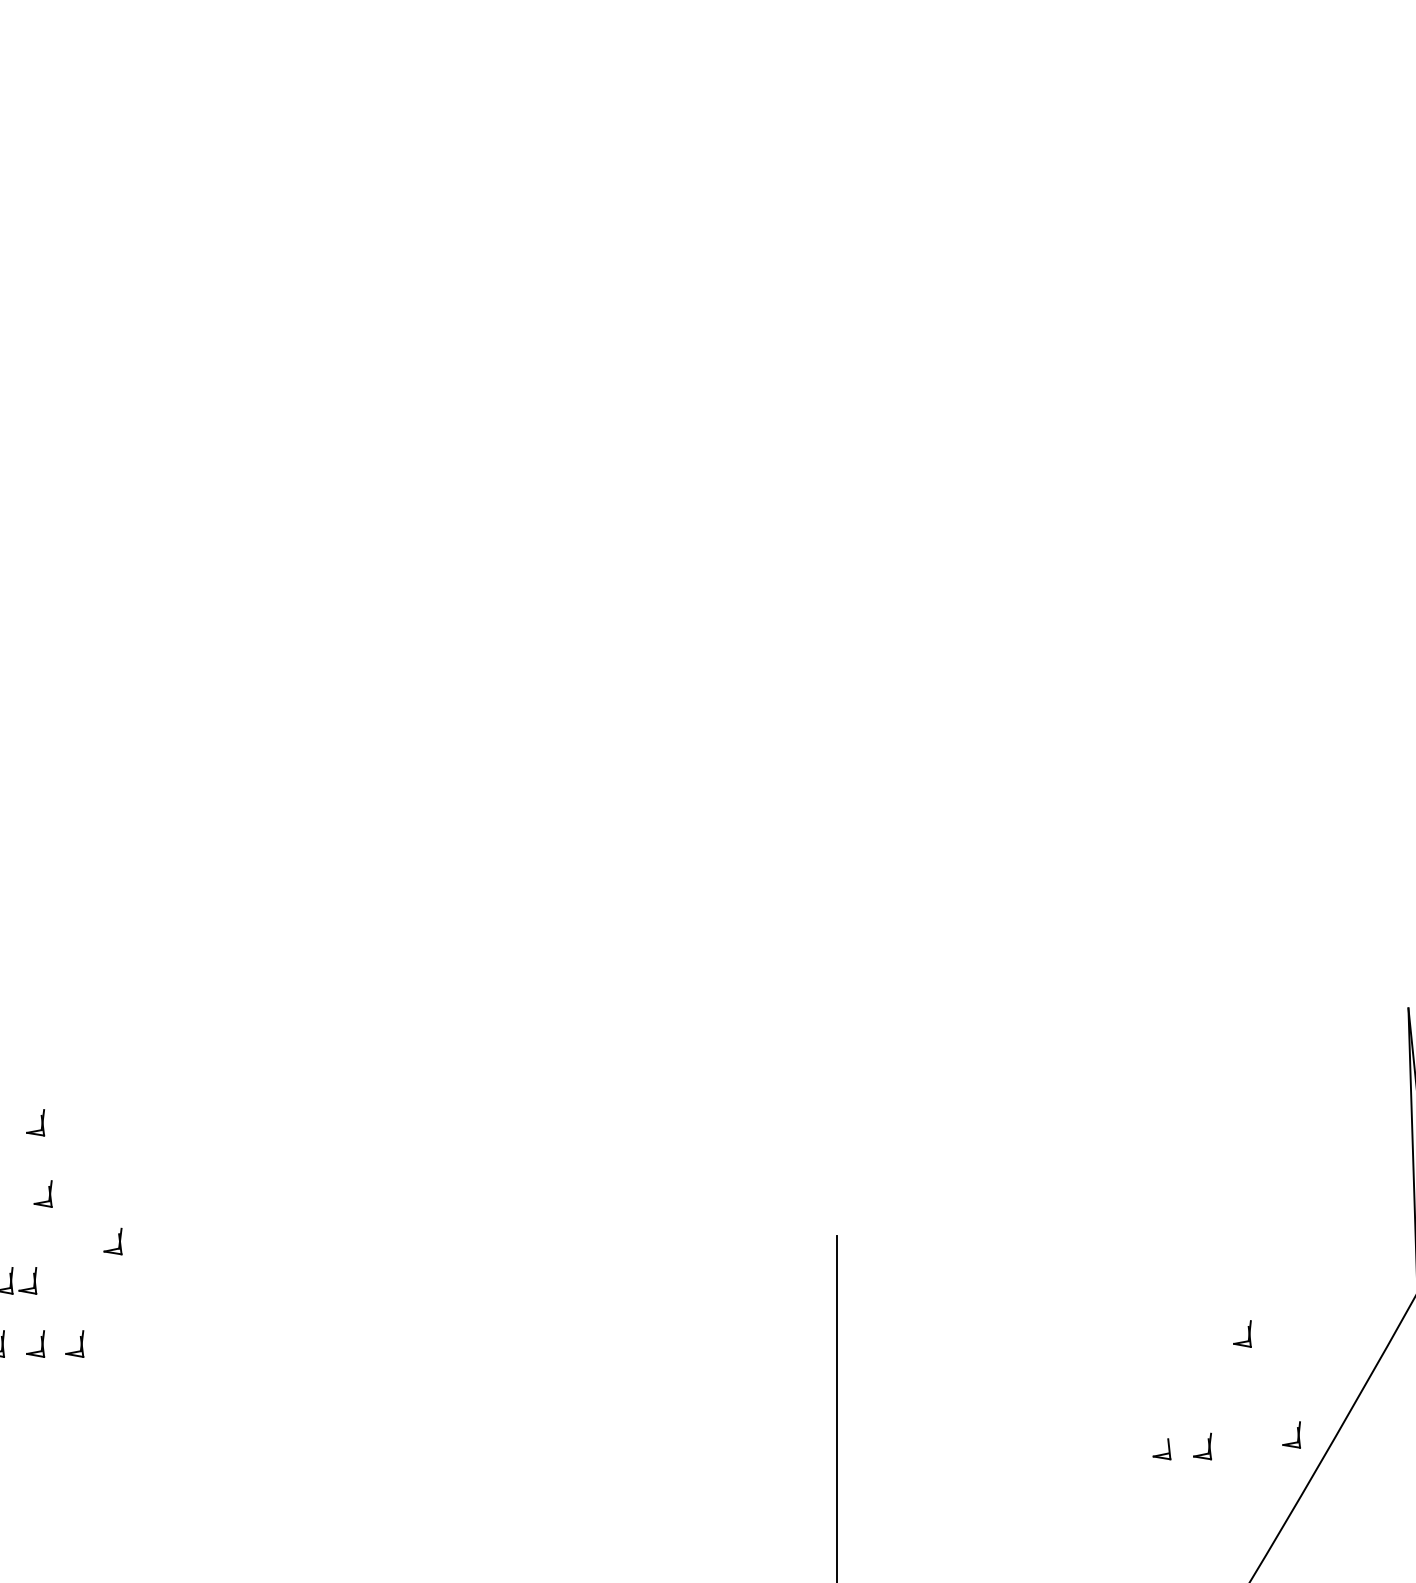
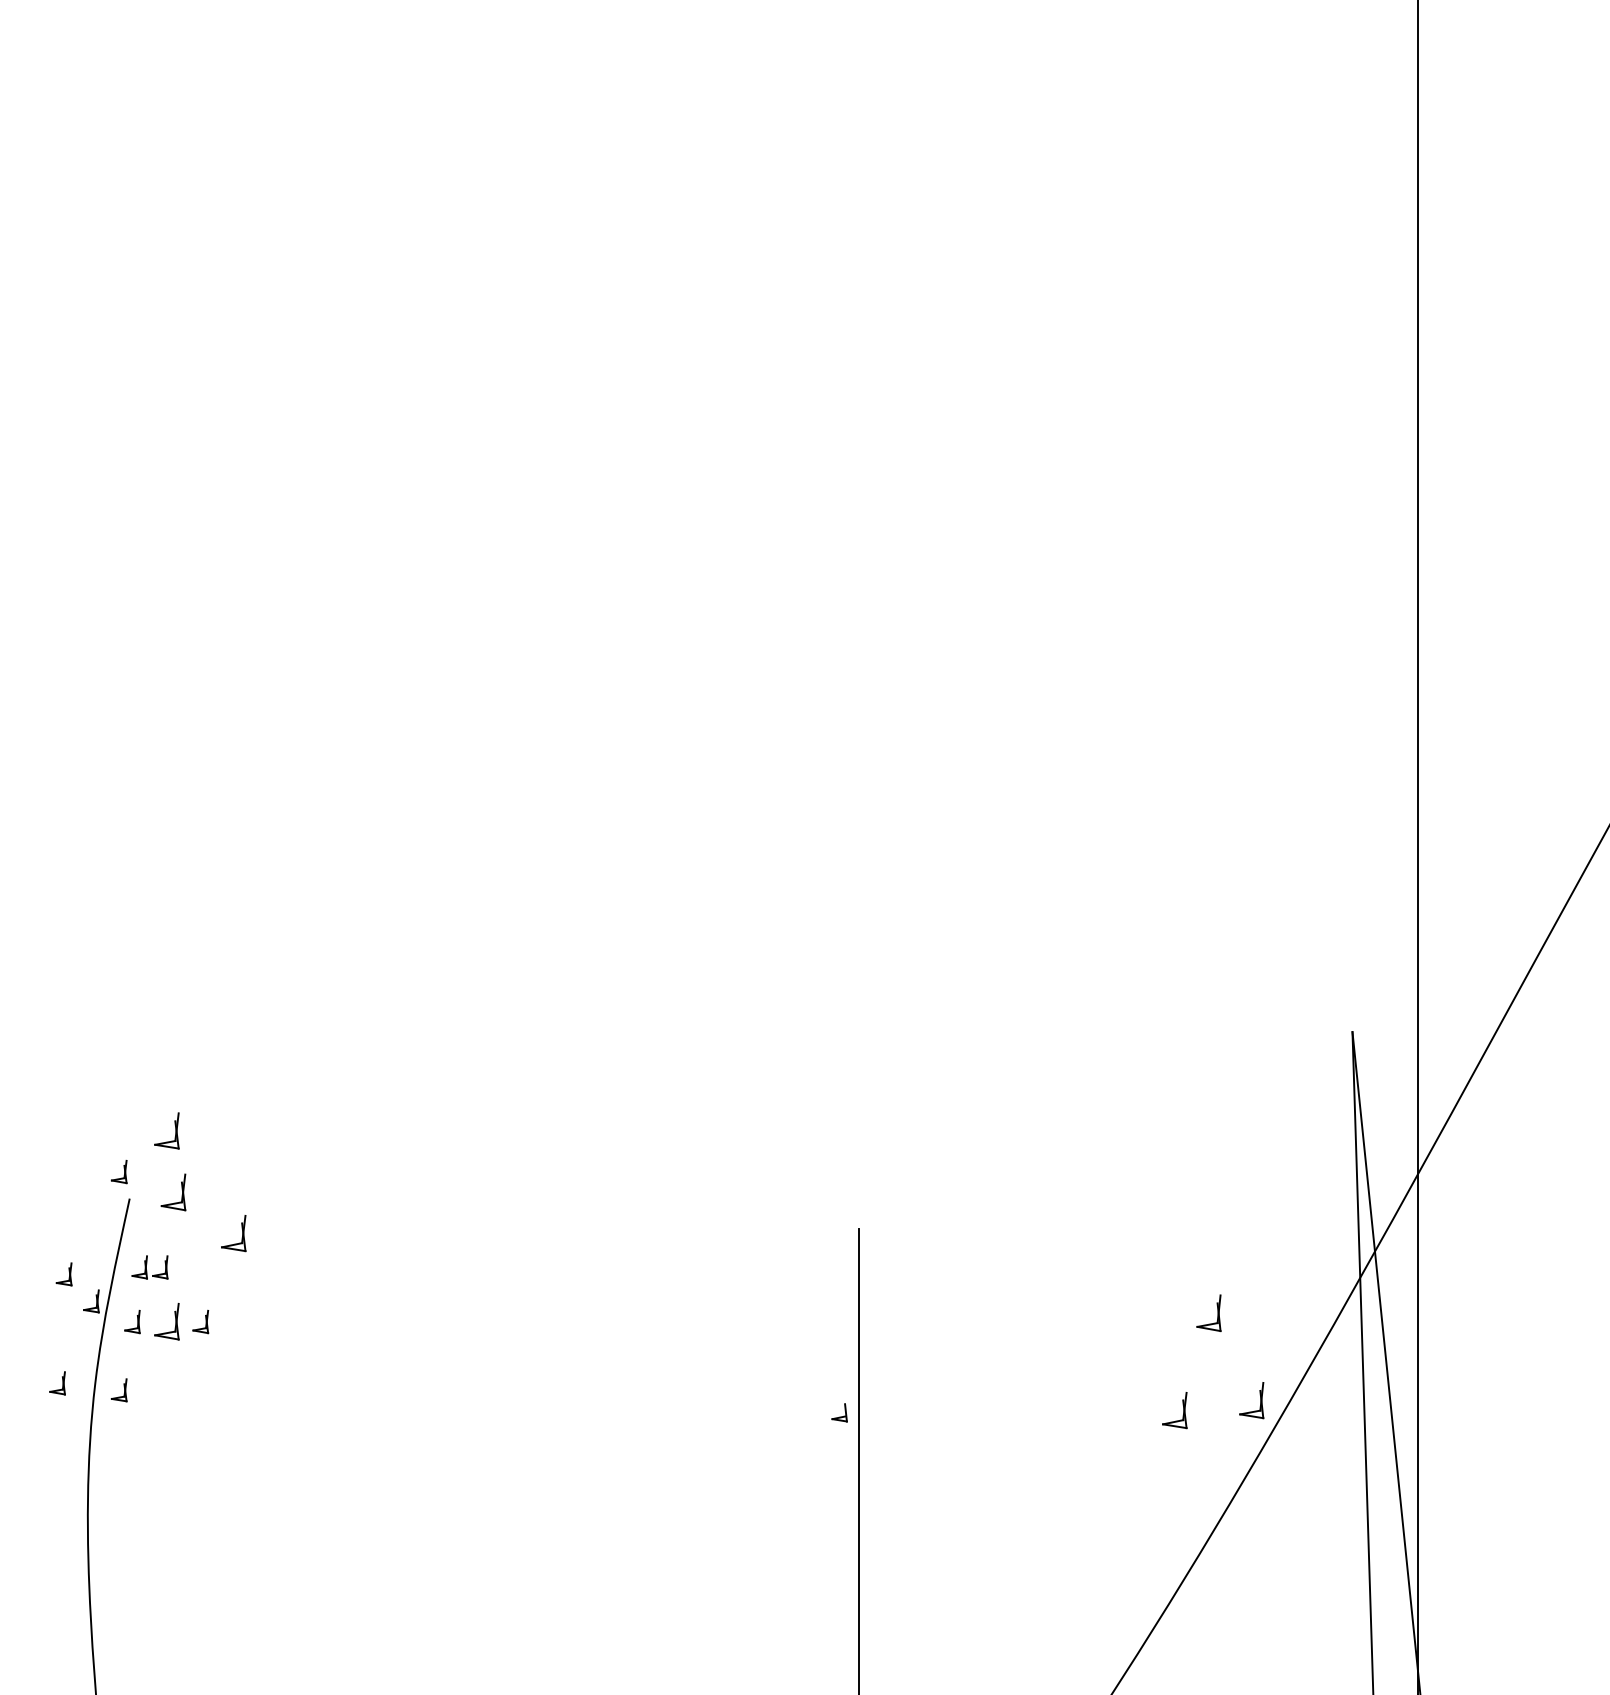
part: (35, 1122) -> (166, 1130), size x1.6
part: (43, 1194) -> (173, 1192), size x1.6
part: (112, 1241) -> (233, 1233), size x1.6
part: (1242, 1334) -> (1209, 1313), size x1.6
part: (35, 1344) -> (166, 1322), size x1.6
part: (1291, 1434) -> (1251, 1400), size x1.6
part: (1202, 1446) -> (1174, 1410), size x1.6
part: (1161, 1448) -> (839, 1412), moved

